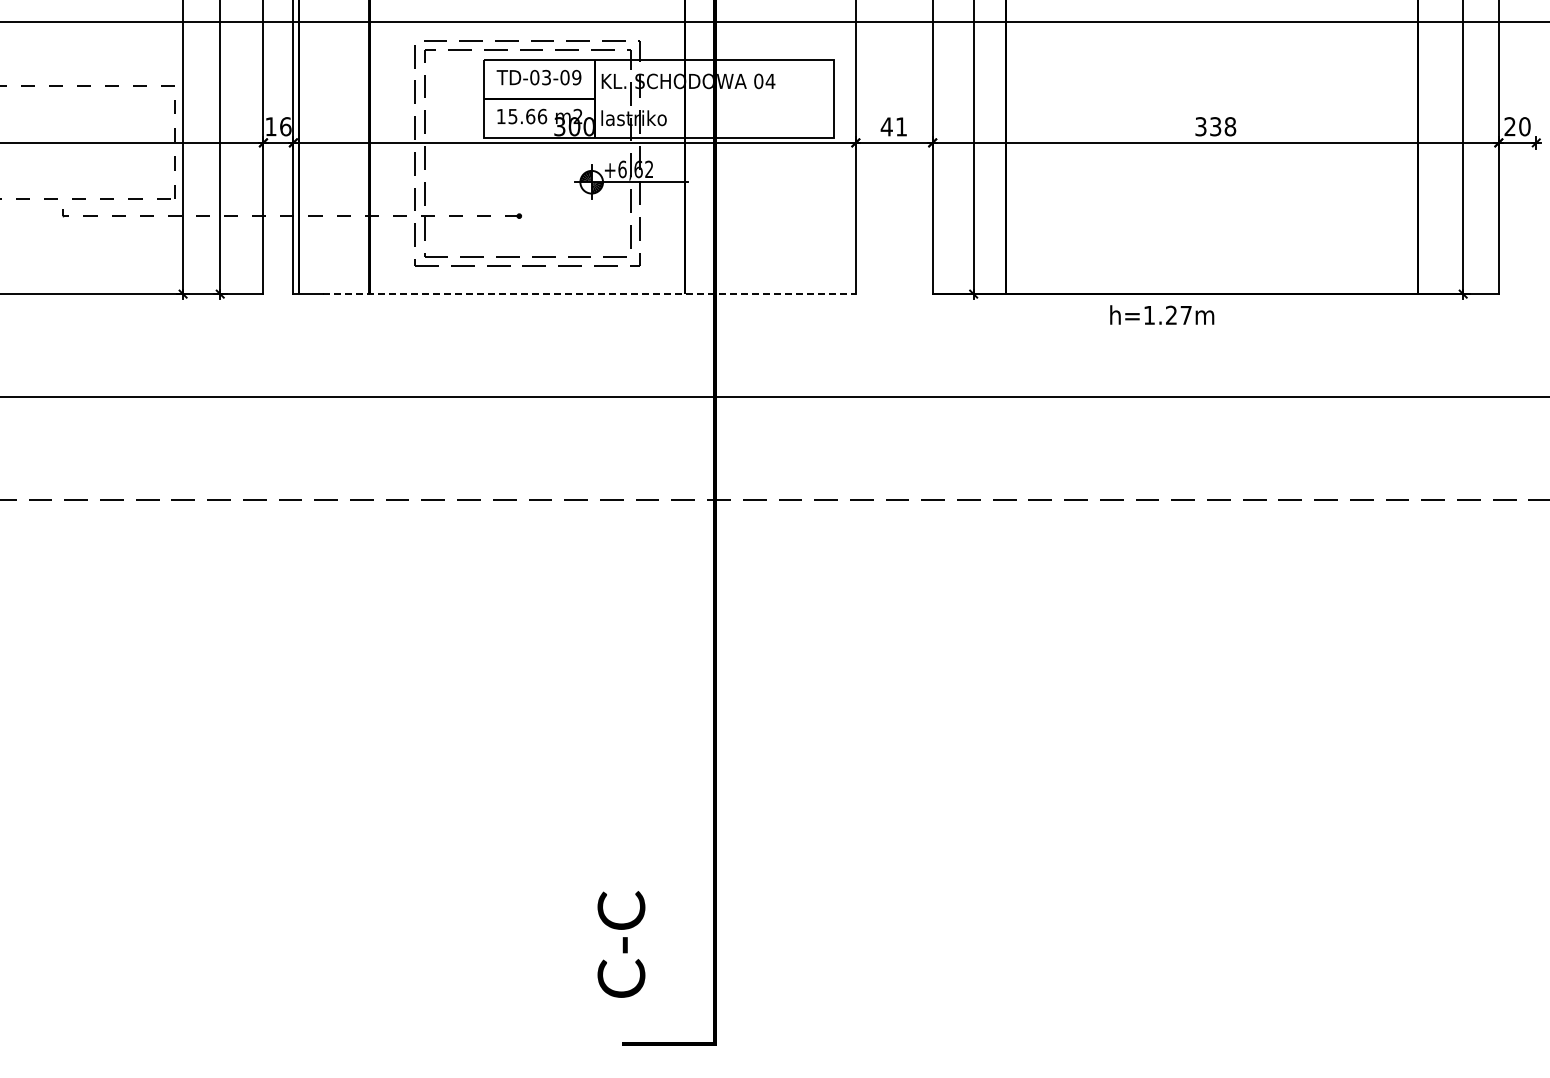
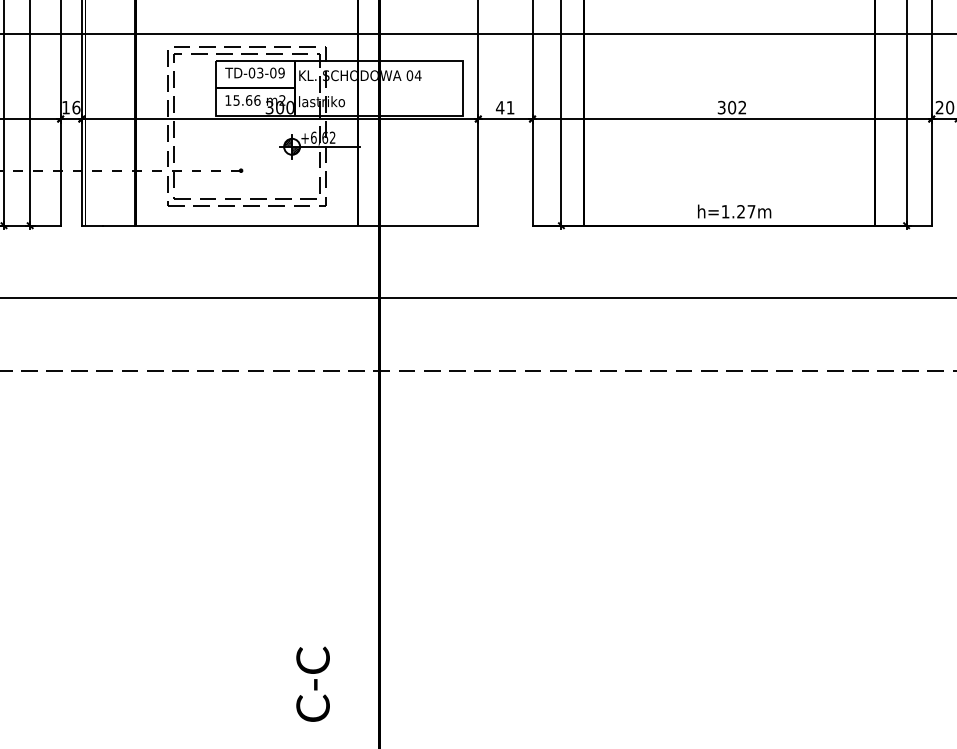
text: (1223, 126) -> (737, 107), 338 -> 302
line: (590, 294) -> (291, 225), dashed -> solid
text: (1162, 314) -> (734, 211), moved

